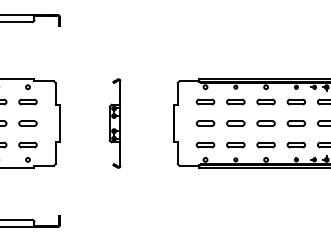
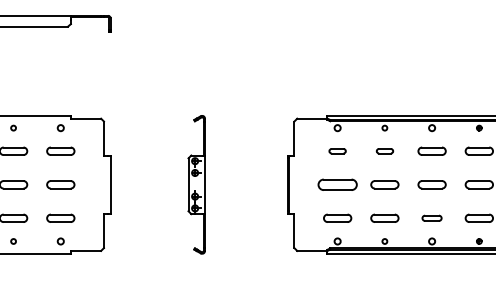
part: (205, 101) -> (337, 150), size x0.6
part: (235, 101) -> (384, 150), size x0.6
part: (205, 123) -> (337, 184), size x1.4
part: (265, 144) -> (431, 217), size x0.7

